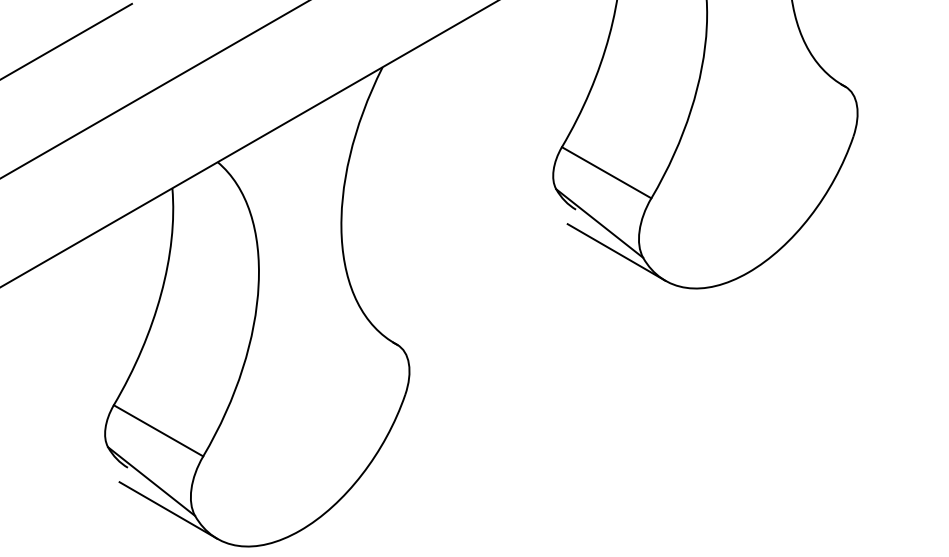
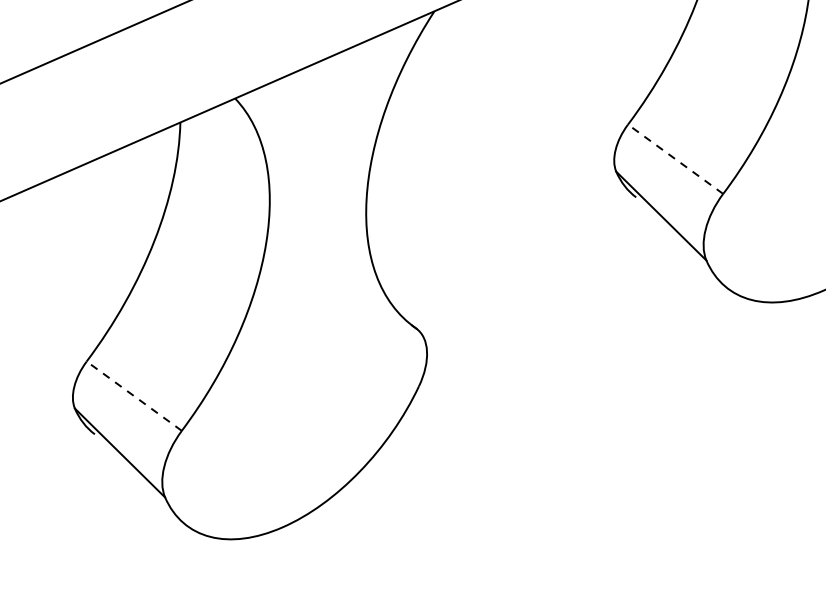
line: (606, 172) -> (675, 158), solid -> dashed
line: (616, 252) -> (676, 251), removed
line: (158, 430) -> (134, 395), solid -> dashed
line: (168, 510) -> (135, 487), removed

